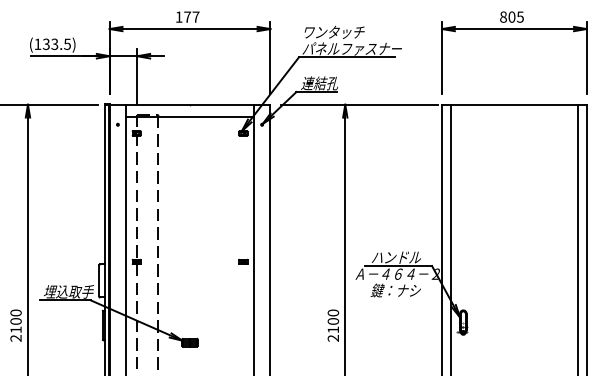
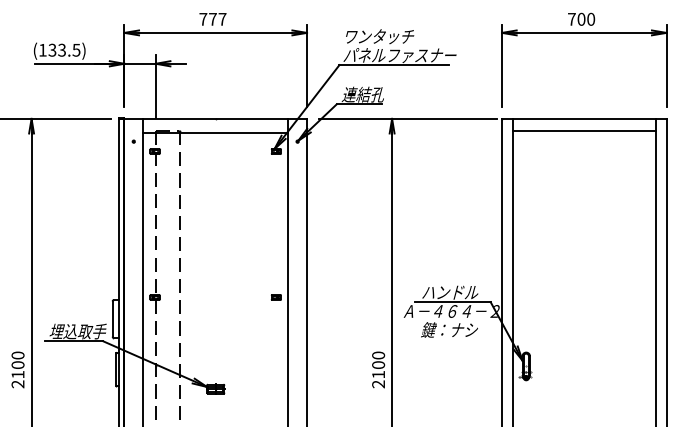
text: (178, 16) -> (202, 18), 177 -> 777
text: (511, 16) -> (580, 18), 805 -> 700
line: (514, 115) -> (584, 131), added

